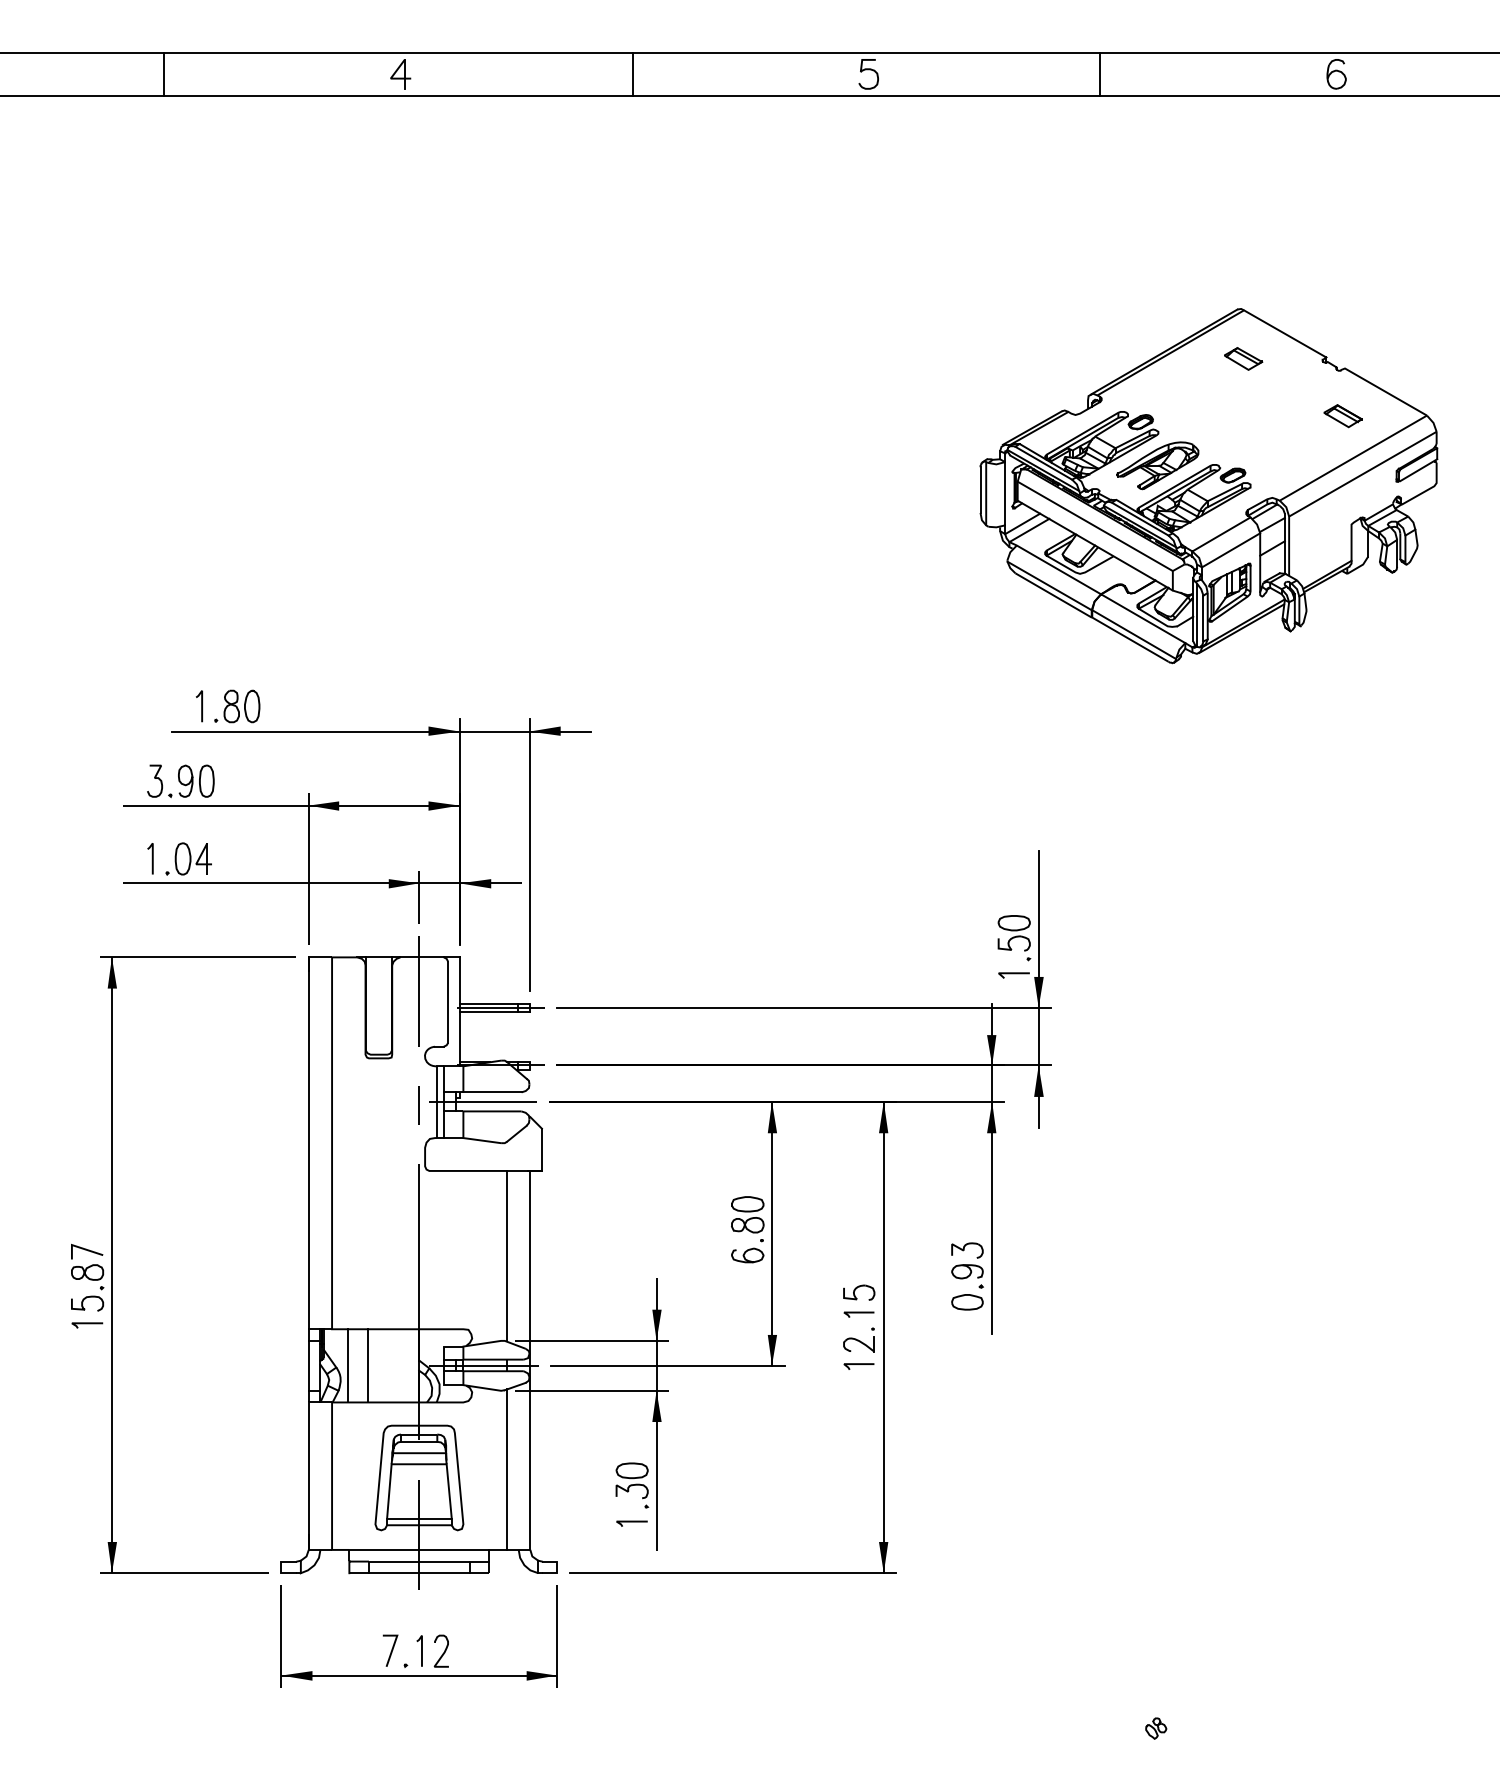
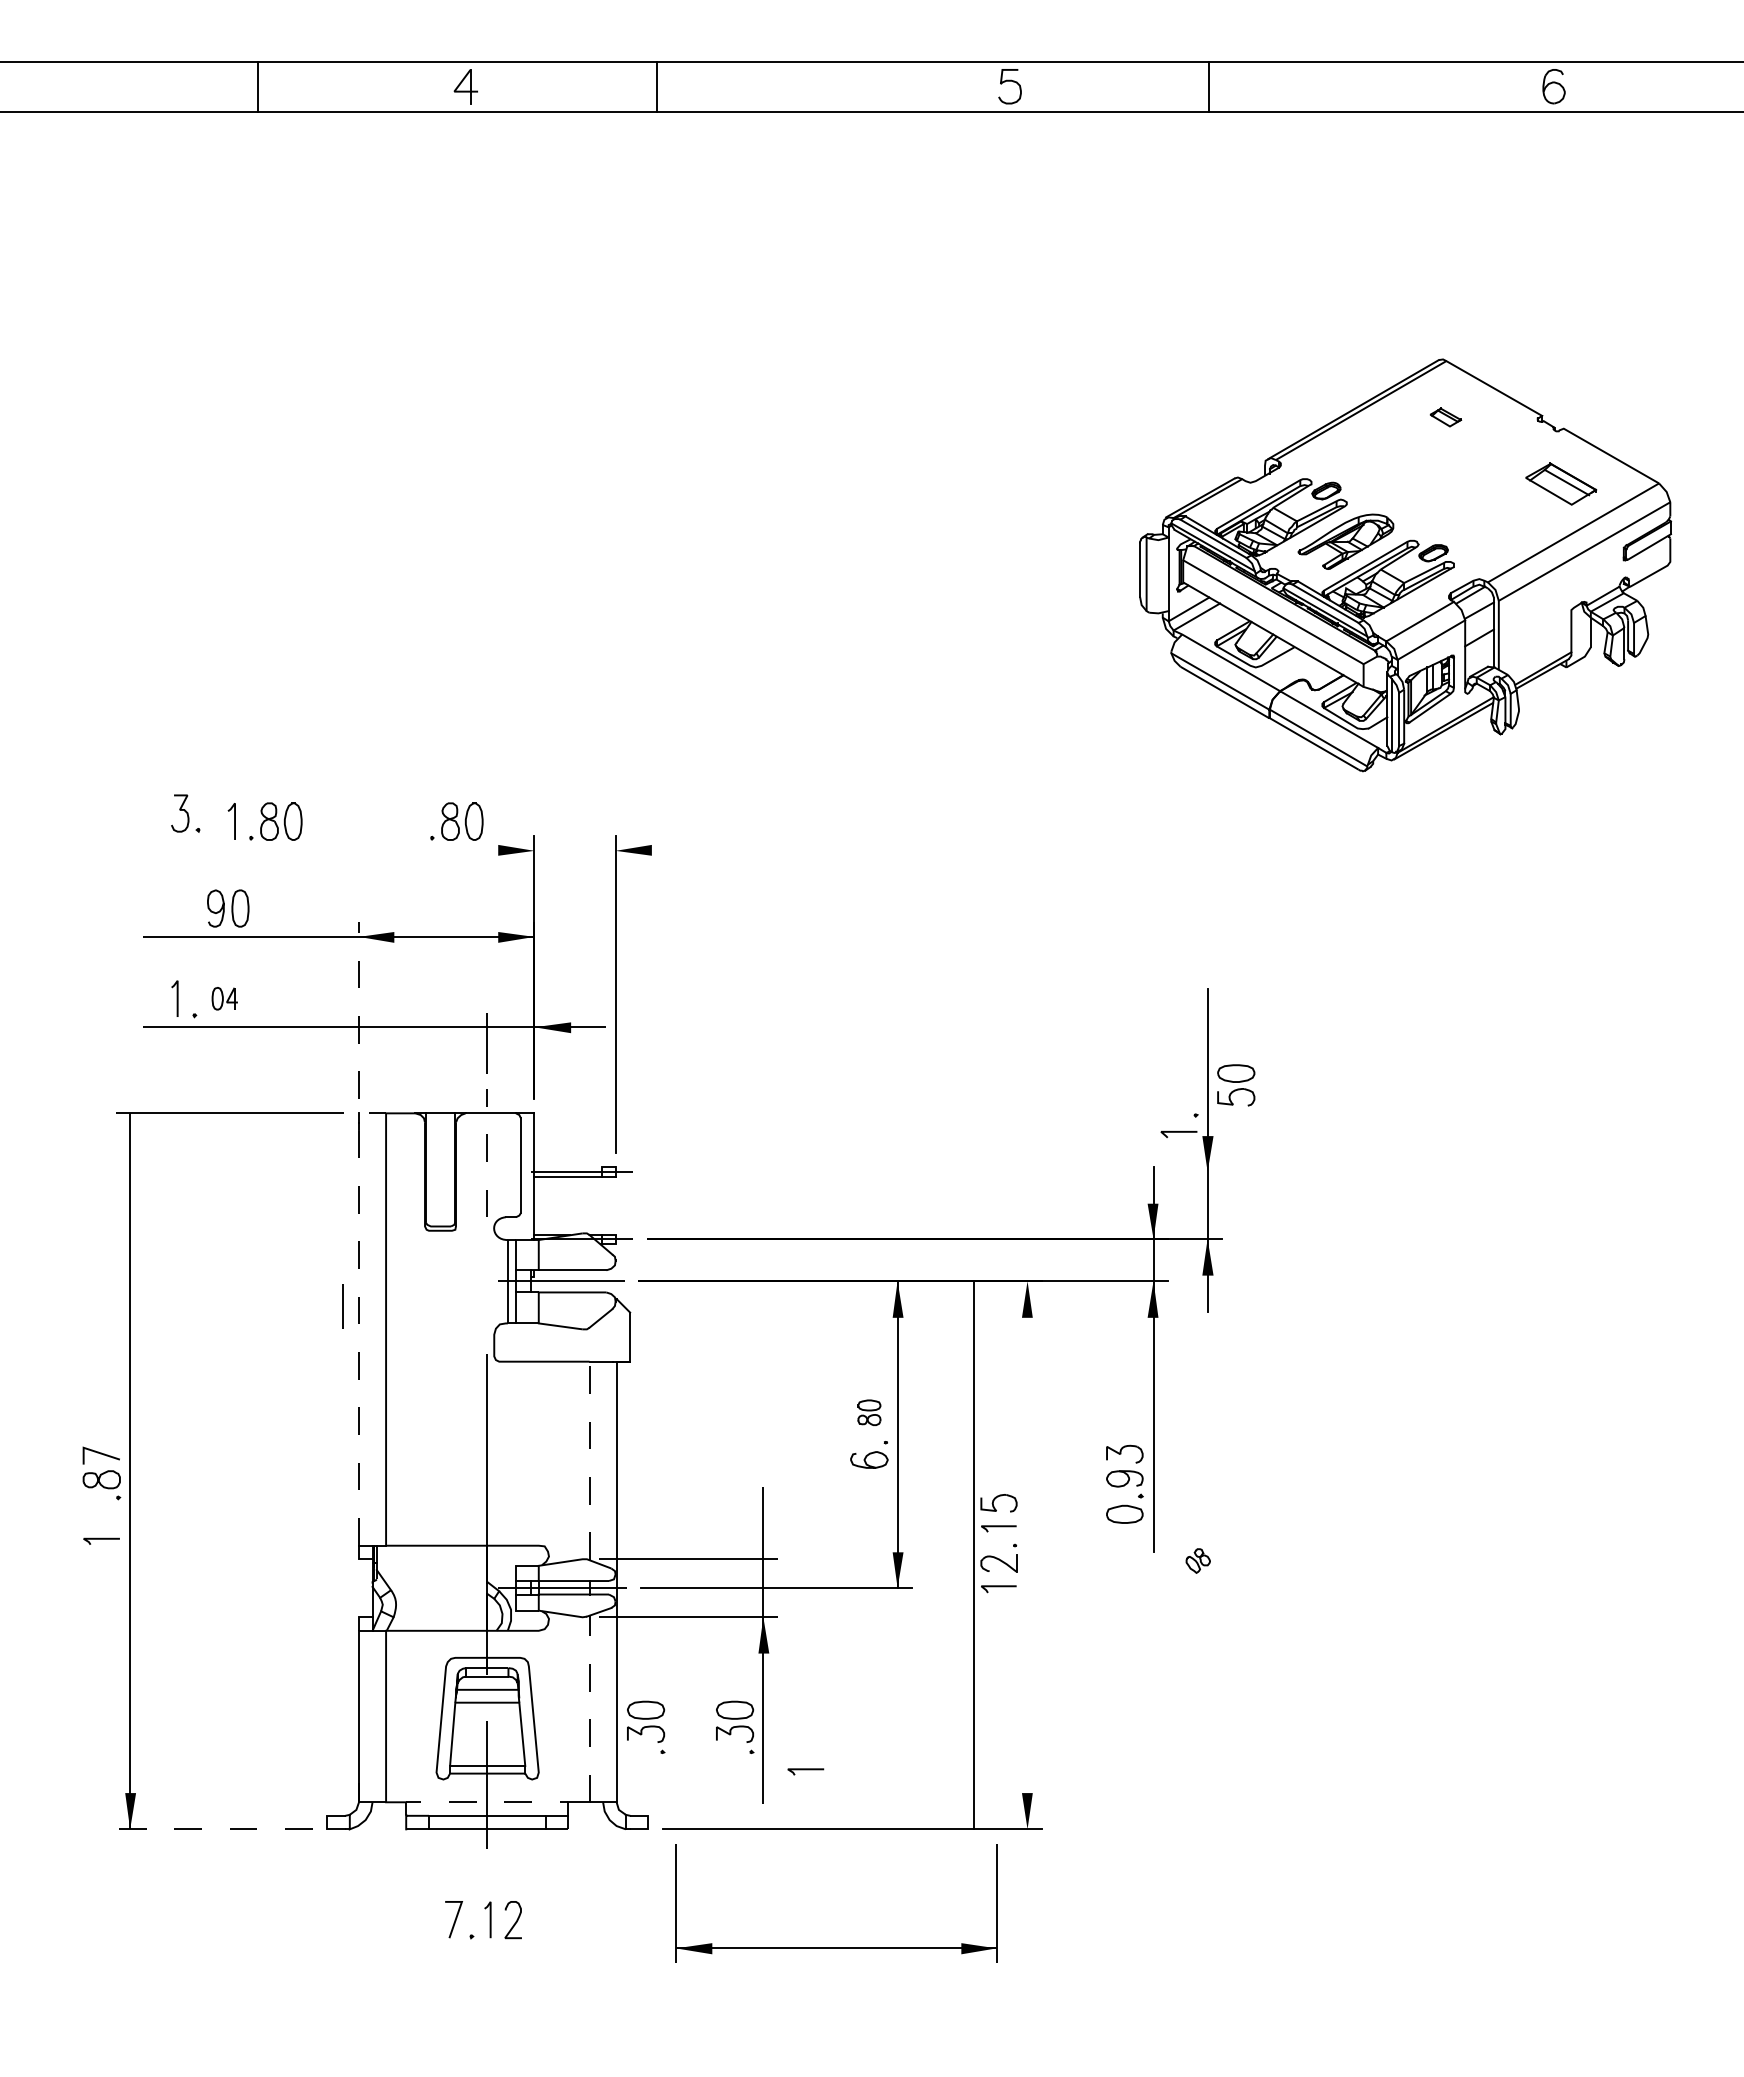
line: (164, 75) -> (258, 87), moved
line: (632, 75) -> (656, 87), moved
line: (1100, 75) -> (1209, 87), moved
part: (1243, 358) -> (1445, 417), size x0.7
part: (1343, 415) -> (1561, 483), size x1.6
part: (392, 706) -> (456, 821), added
line: (381, 731) -> (443, 850), removed
part: (159, 781) -> (185, 813), moved
part: (193, 858) -> (224, 998), size x0.6
line: (309, 868) -> (359, 1010), solid -> dashed
fill: (403, 883) -> (469, 1027), removed
part: (1014, 933) -> (1236, 1085), moved
fill: (112, 972) -> (130, 1131), removed
line: (419, 991) -> (487, 1152), solid -> dashed
line: (488, 1003) -> (568, 1167), removed
line: (803, 1007) -> (934, 1171), removed
line: (418, 1105) -> (342, 1306), moved
line: (309, 1131) -> (359, 1315), solid -> dashed
part: (747, 1214) -> (869, 1412), size x0.6
line: (507, 1255) -> (589, 1460), solid -> dashed
curve: (84, 1299) -> (98, 1511), removed
fill: (656, 1324) -> (763, 1540), removed
line: (883, 1337) -> (973, 1555), moved
line: (347, 1365) -> (404, 1587), removed
line: (367, 1365) -> (427, 1587), removed
line: (309, 1366) -> (359, 1588), removed
line: (507, 1469) -> (589, 1708), solid -> dashed
part: (556, 1484) -> (646, 1726), added
line: (631, 1522) -> (805, 1770), moved
line: (419, 1550) -> (487, 1802), solid -> dashed
line: (183, 1573) -> (213, 1829), solid -> dashed
part: (419, 1674) -> (836, 1947), moved
part: (1155, 1728) -> (1197, 1560), moved

